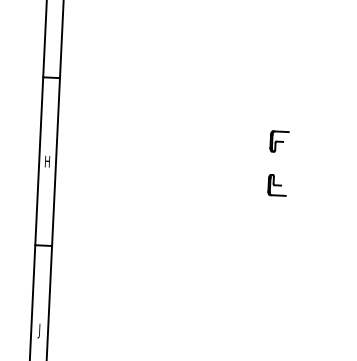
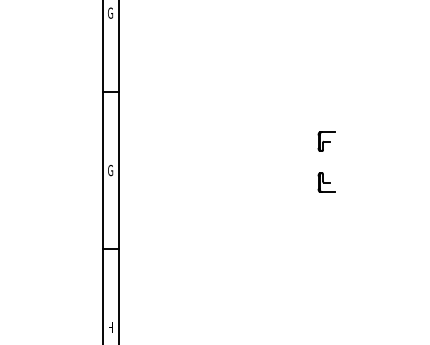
text: (47, 161) -> (110, 170), H -> G
text: (39, 331) -> (110, 329), J -> H

